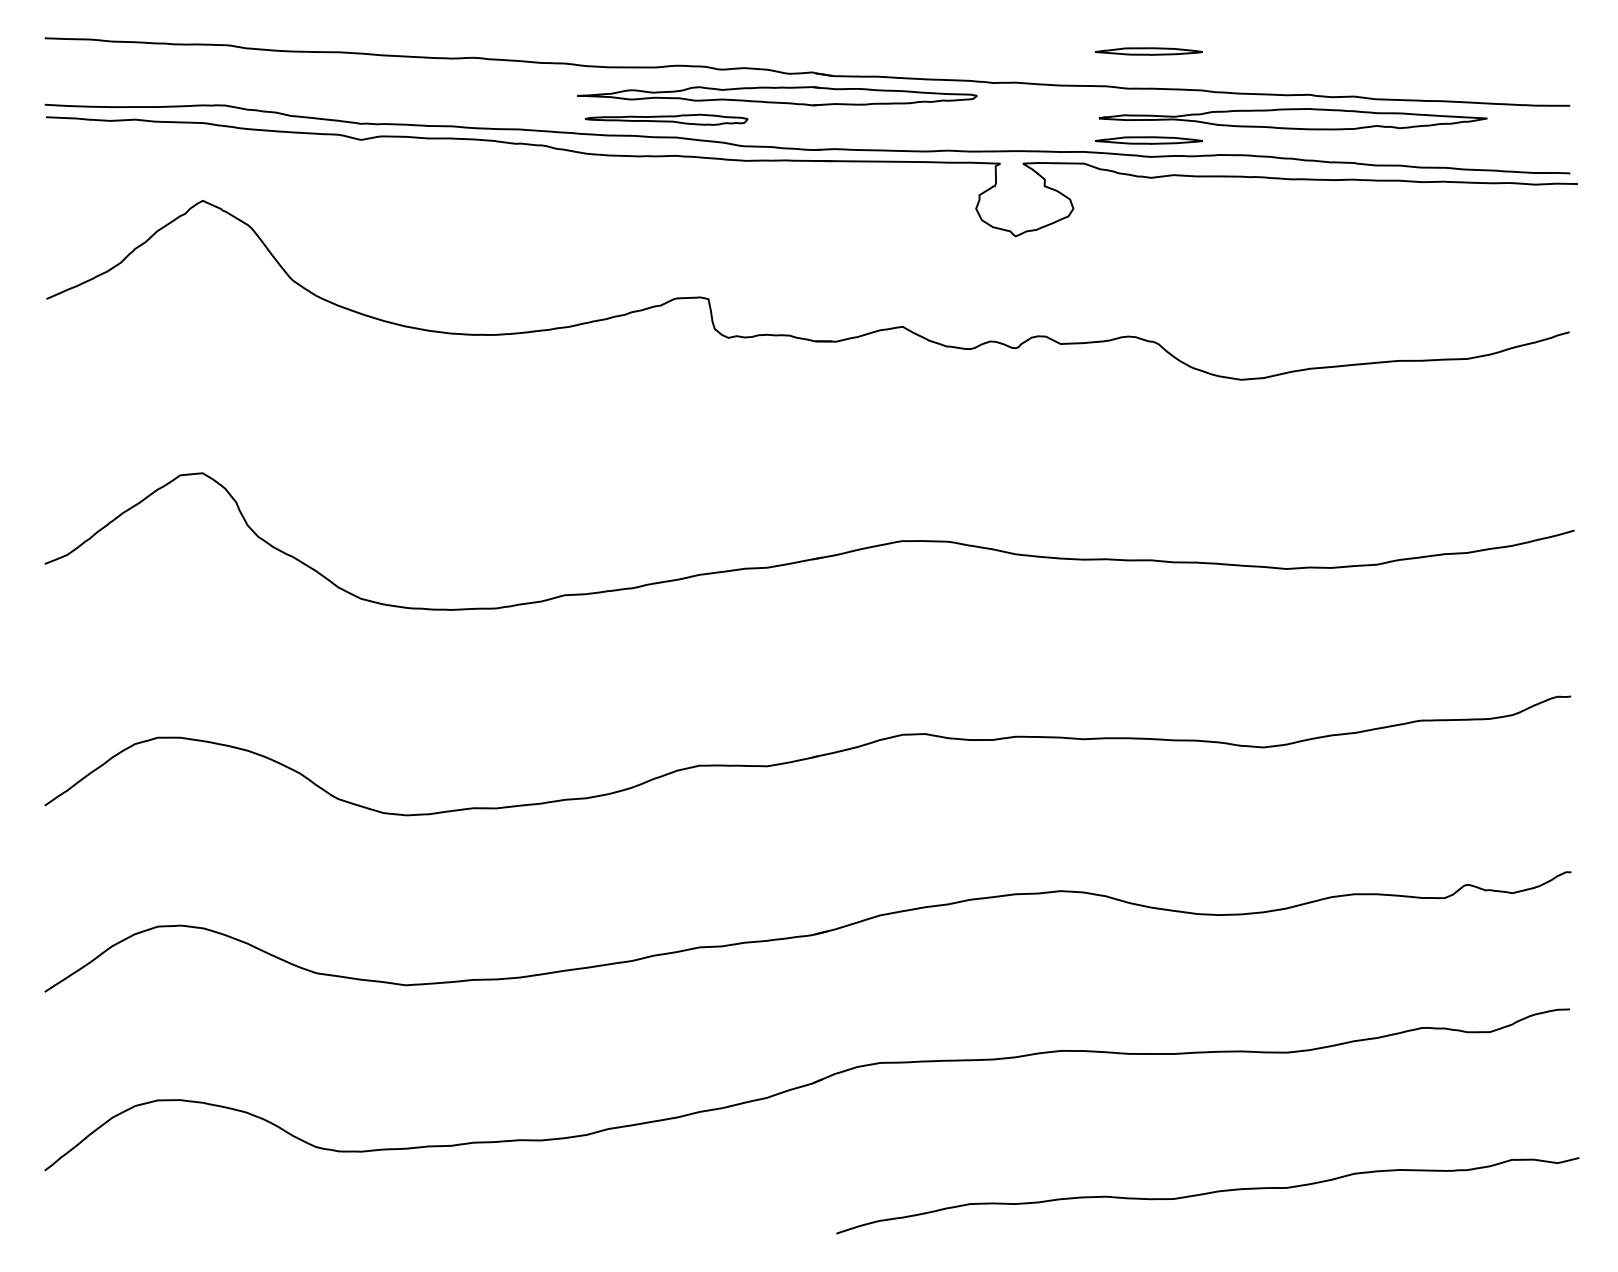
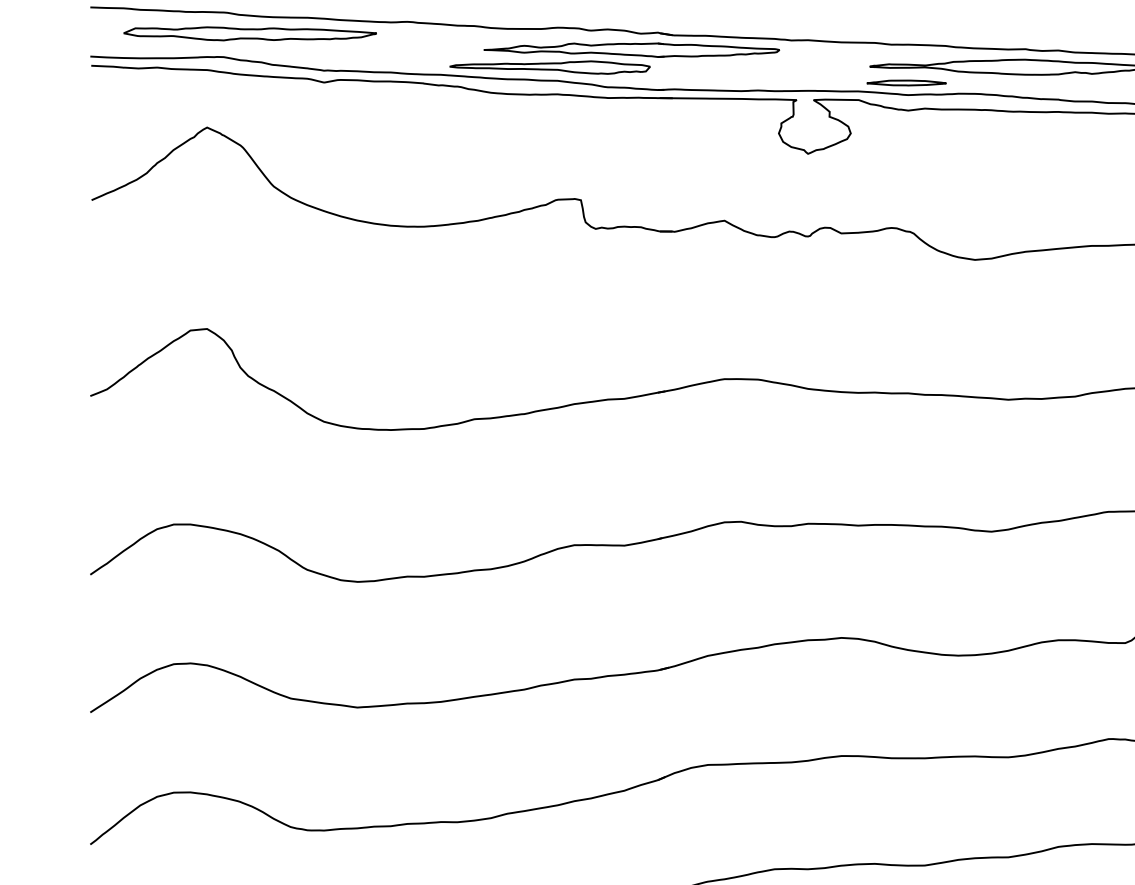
part: (1148, 51) -> (906, 17), removed
part: (260, 73) -> (249, 33), added
part: (666, 119) -> (549, 67), size x1.67

